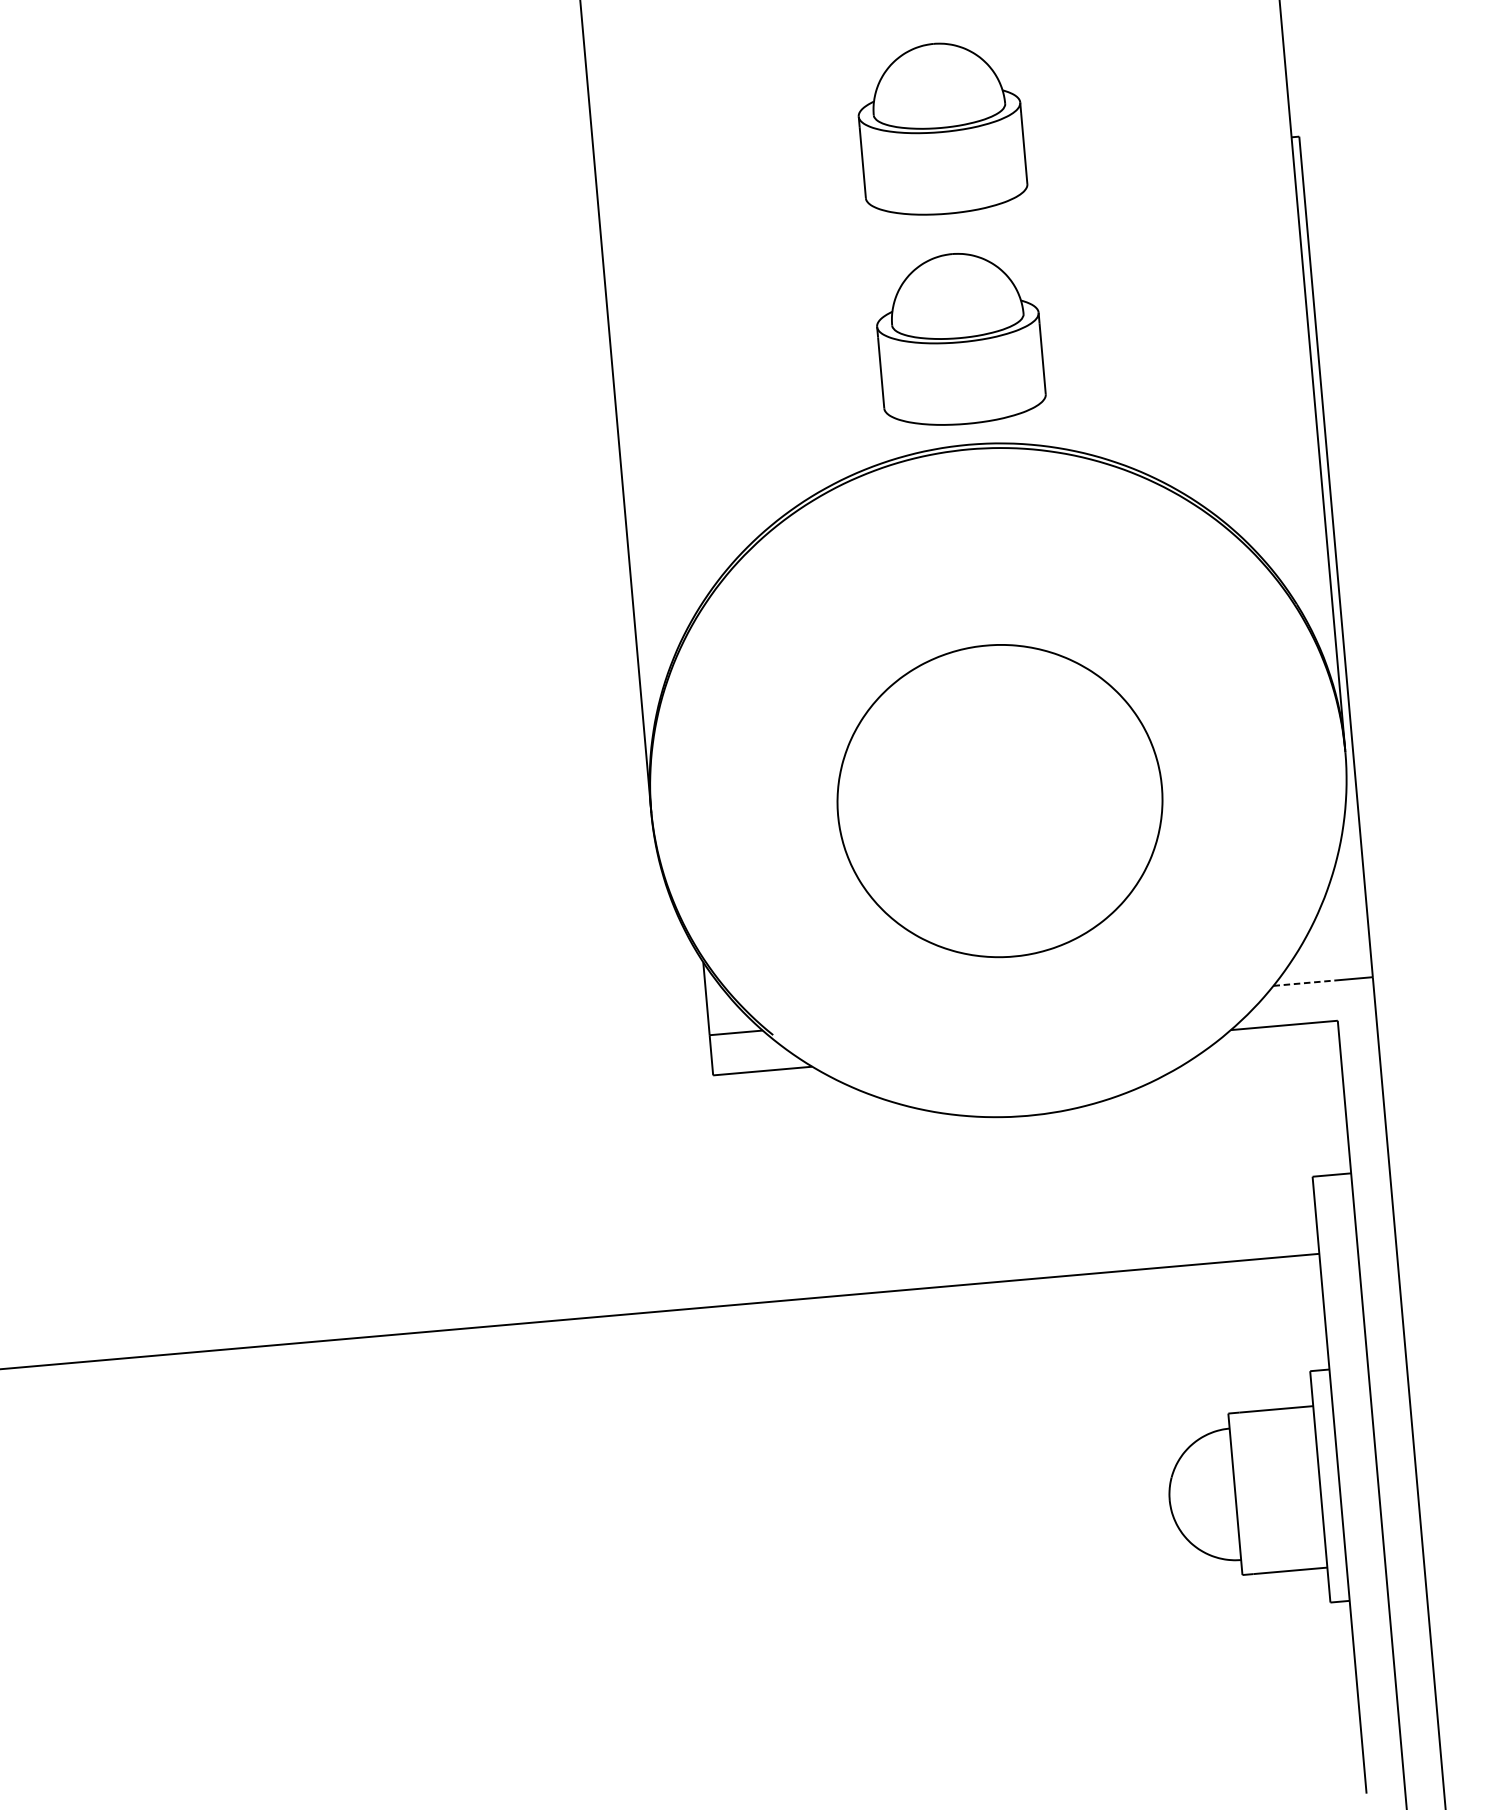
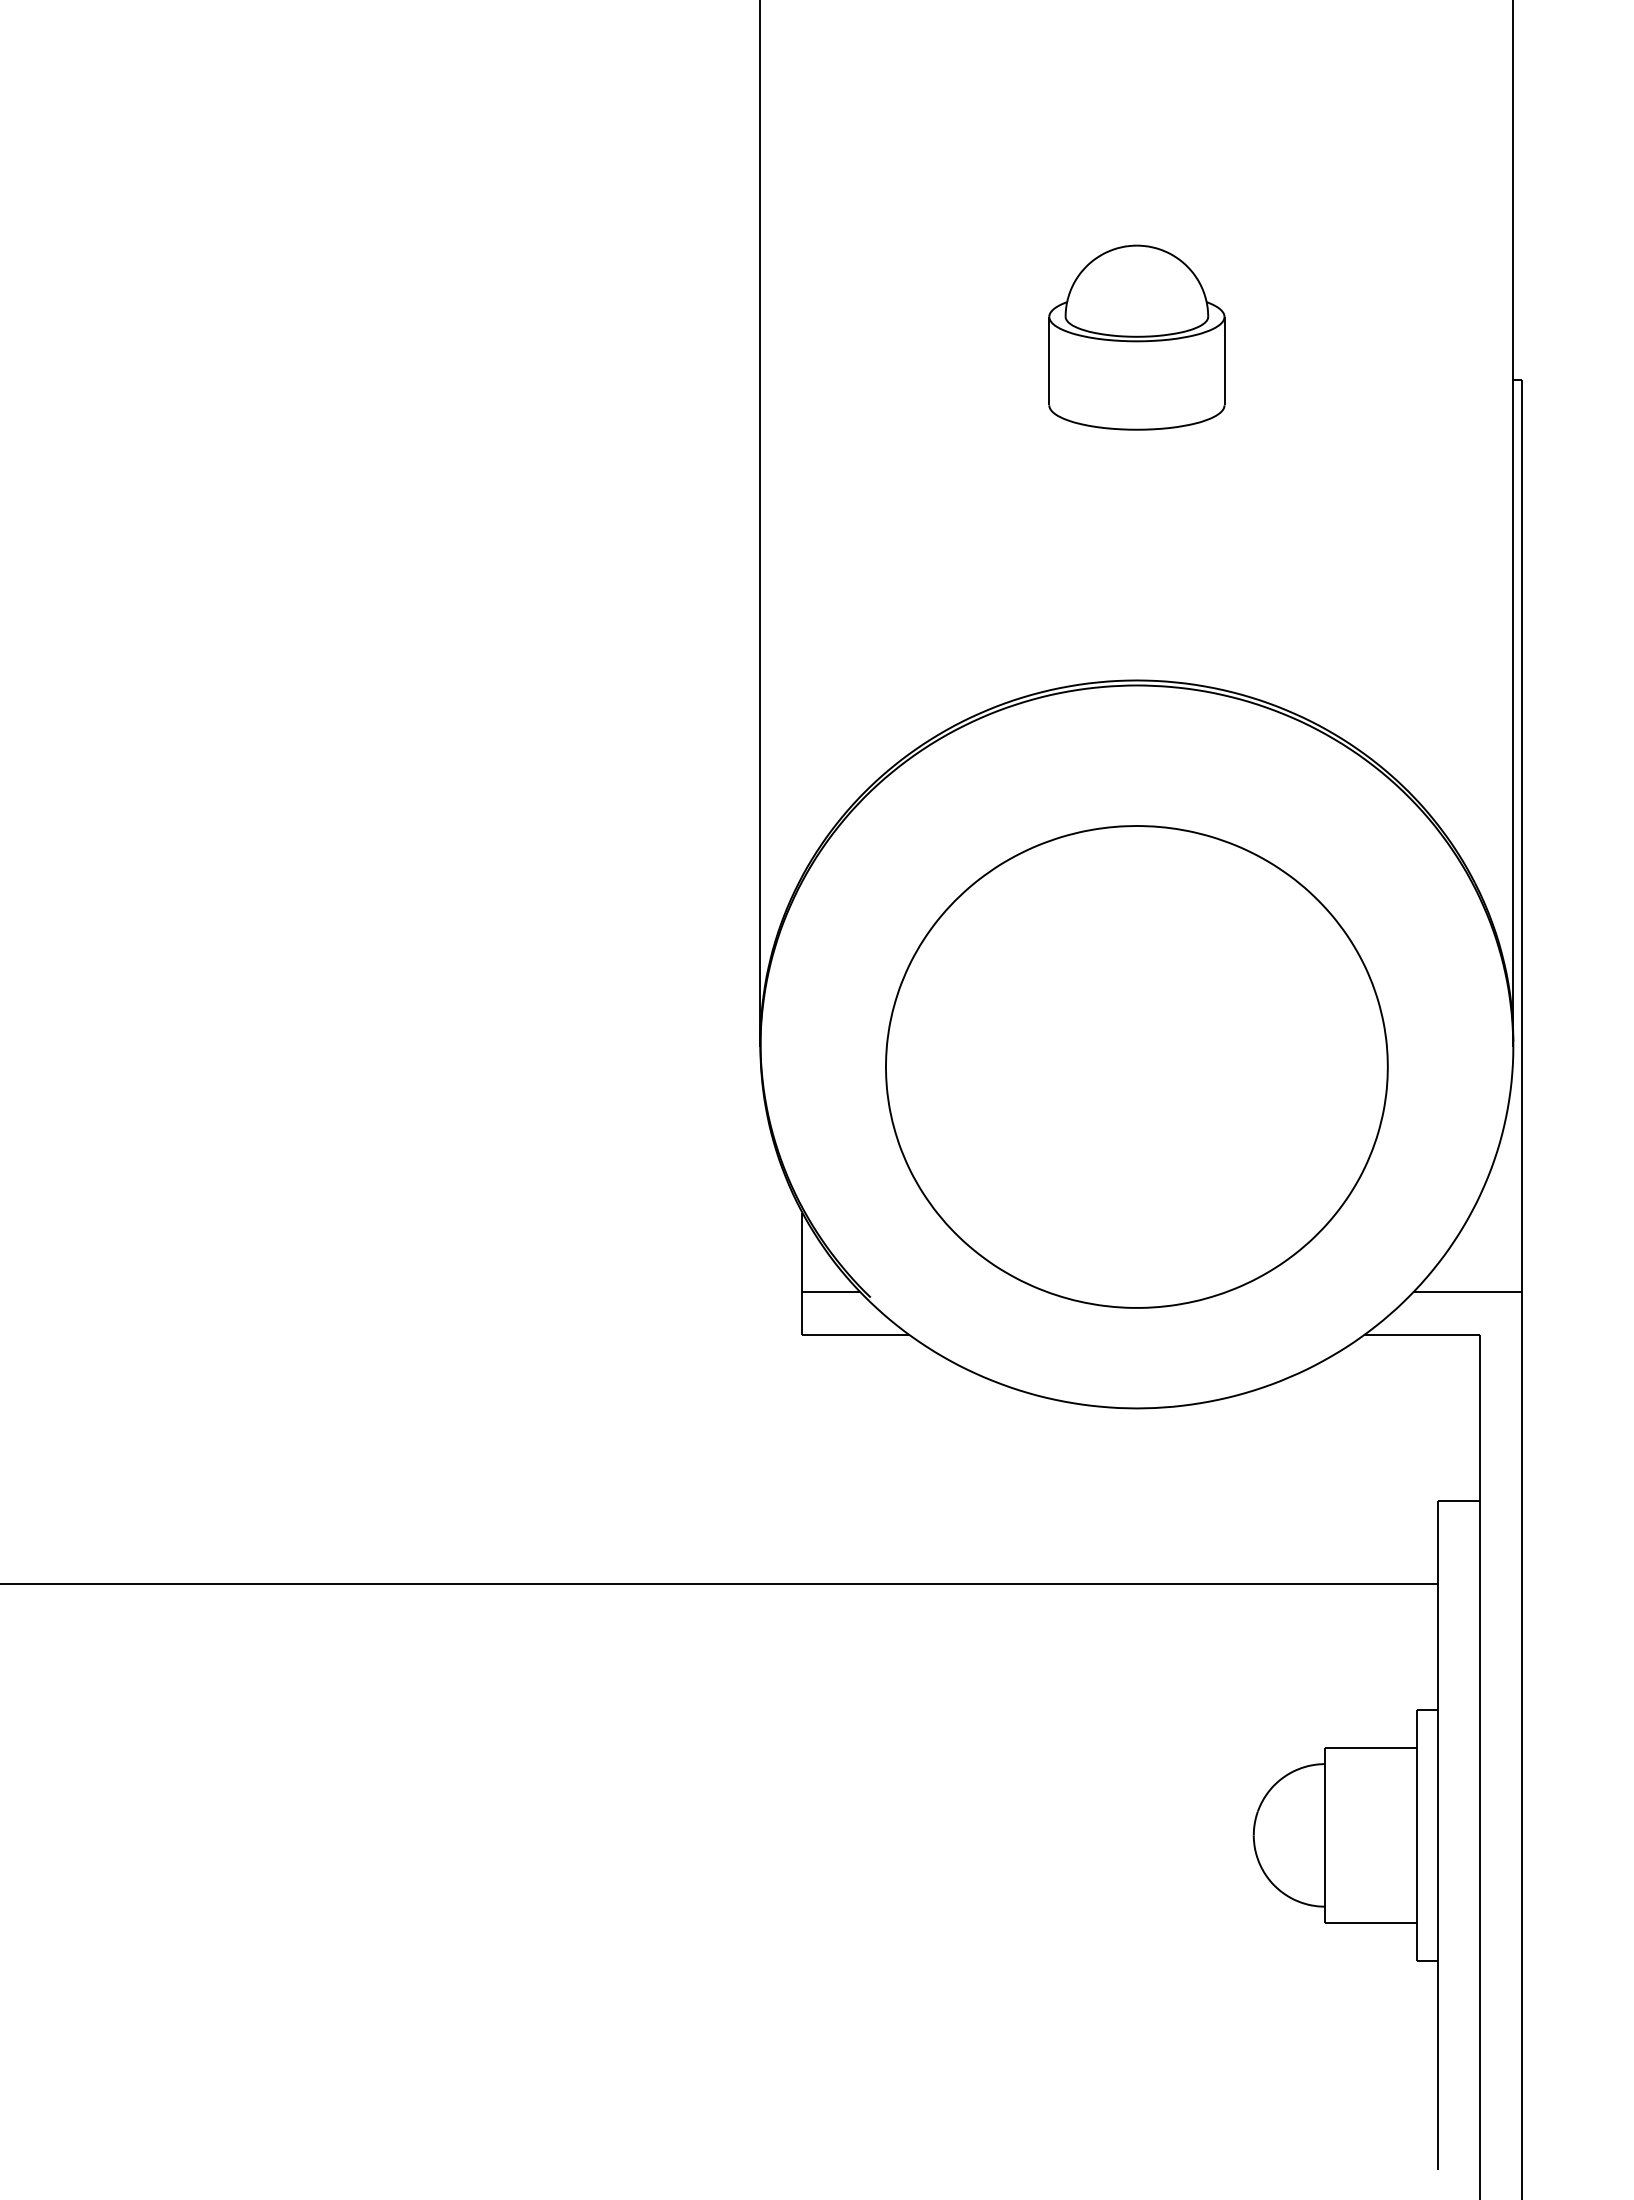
part: (959, 338) -> (1136, 565), removed
part: (999, 800) -> (1136, 1066), size x1.43
line: (1303, 983) -> (1446, 1291), dashed -> solid

